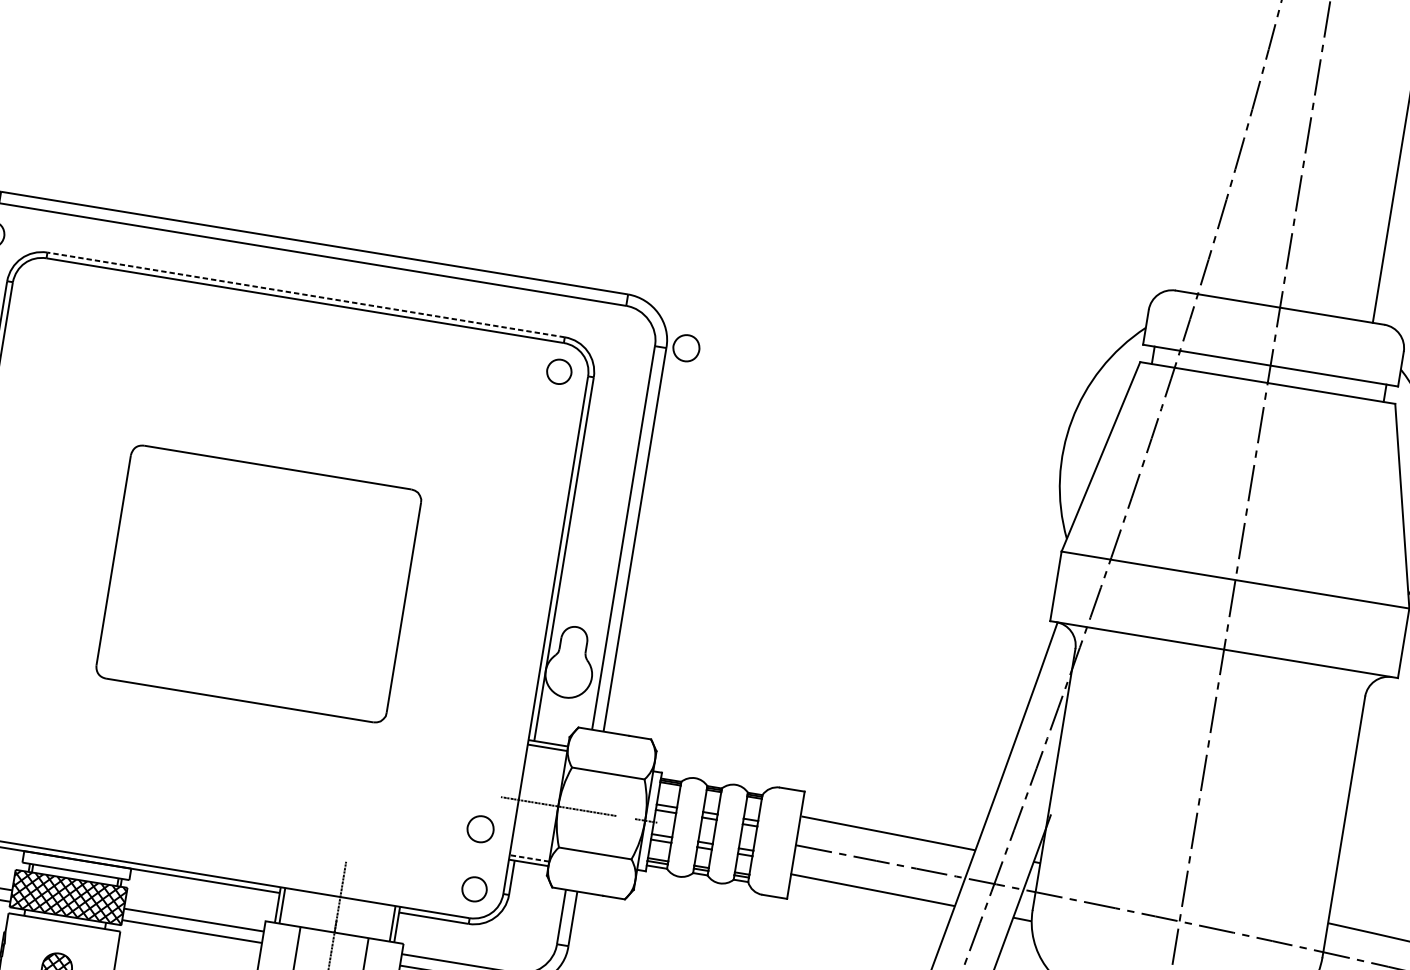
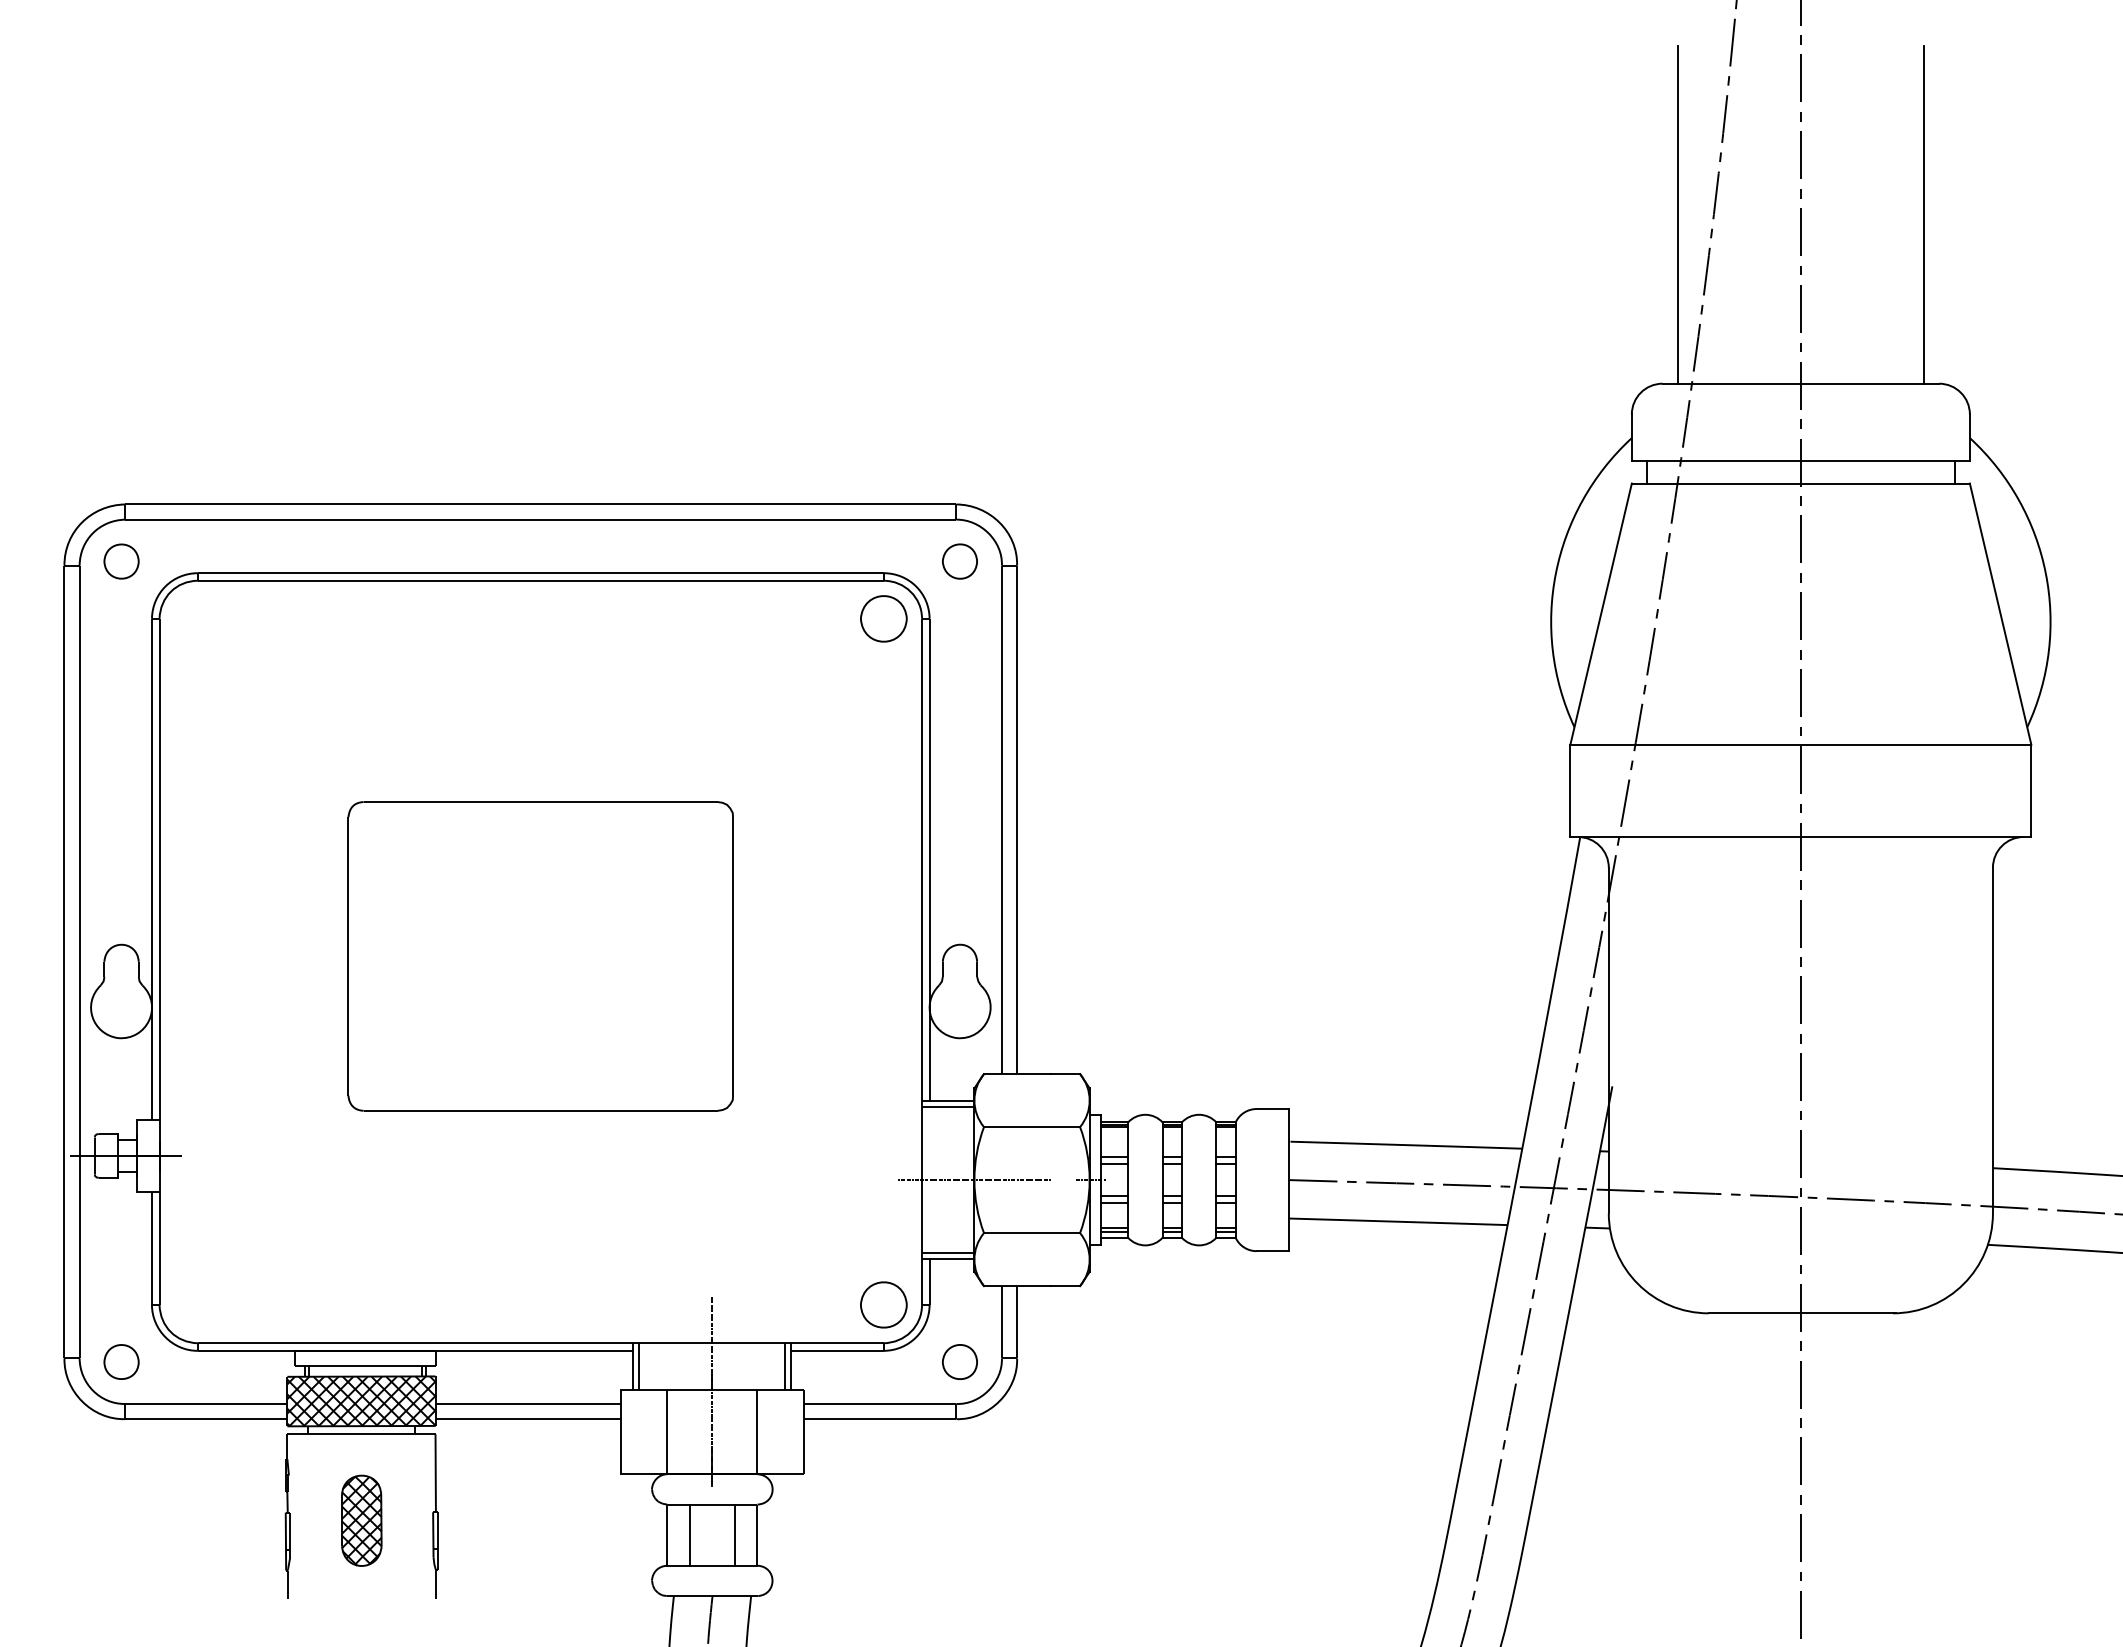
line: (1207, 164) -> (1677, 214), added
line: (305, 295) -> (540, 573), dashed -> solid
part: (686, 348) -> (959, 561), moved
part: (559, 371) -> (883, 618), size x1.43
part: (480, 828) -> (959, 1361), moved
line: (528, 858) -> (947, 1253), dashed -> solid
part: (474, 888) -> (883, 1304), size x1.43

